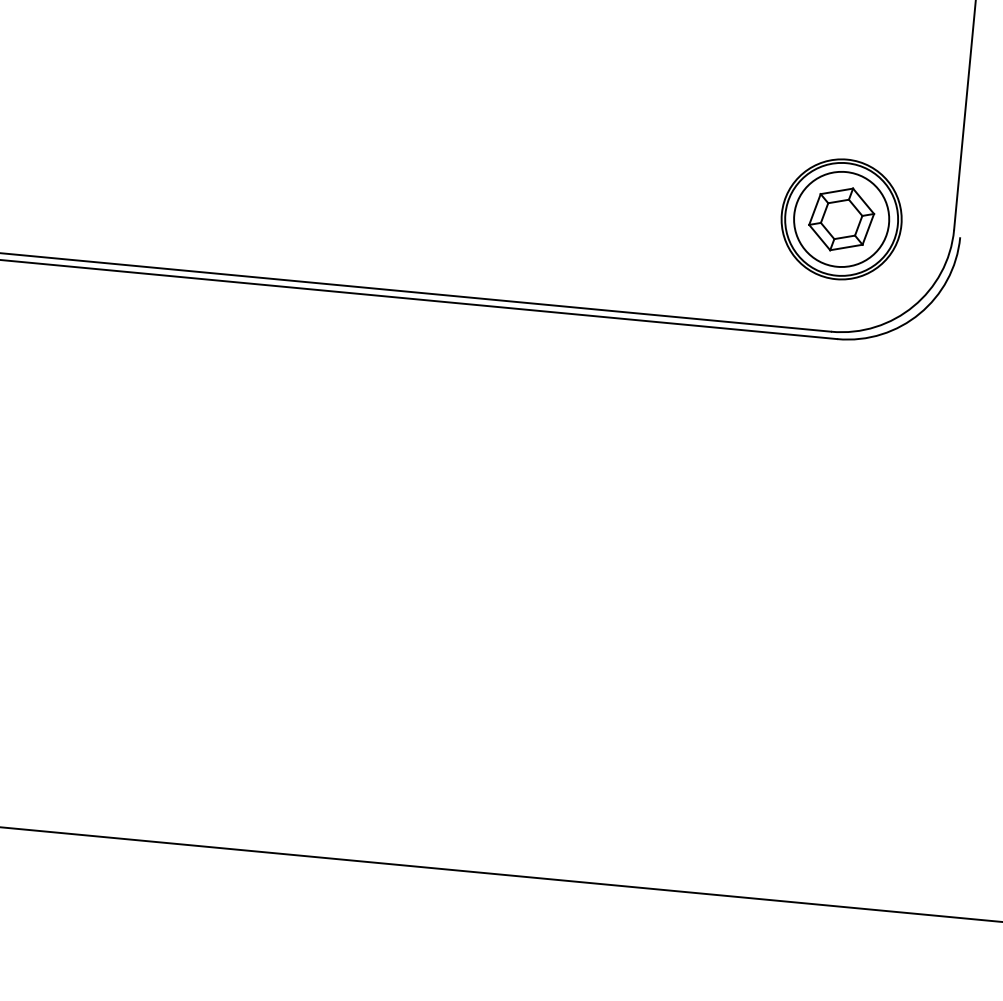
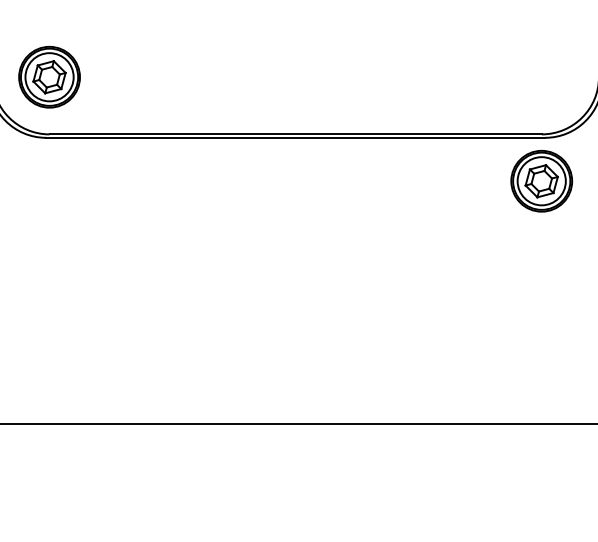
part: (841, 219) -> (541, 181), moved

